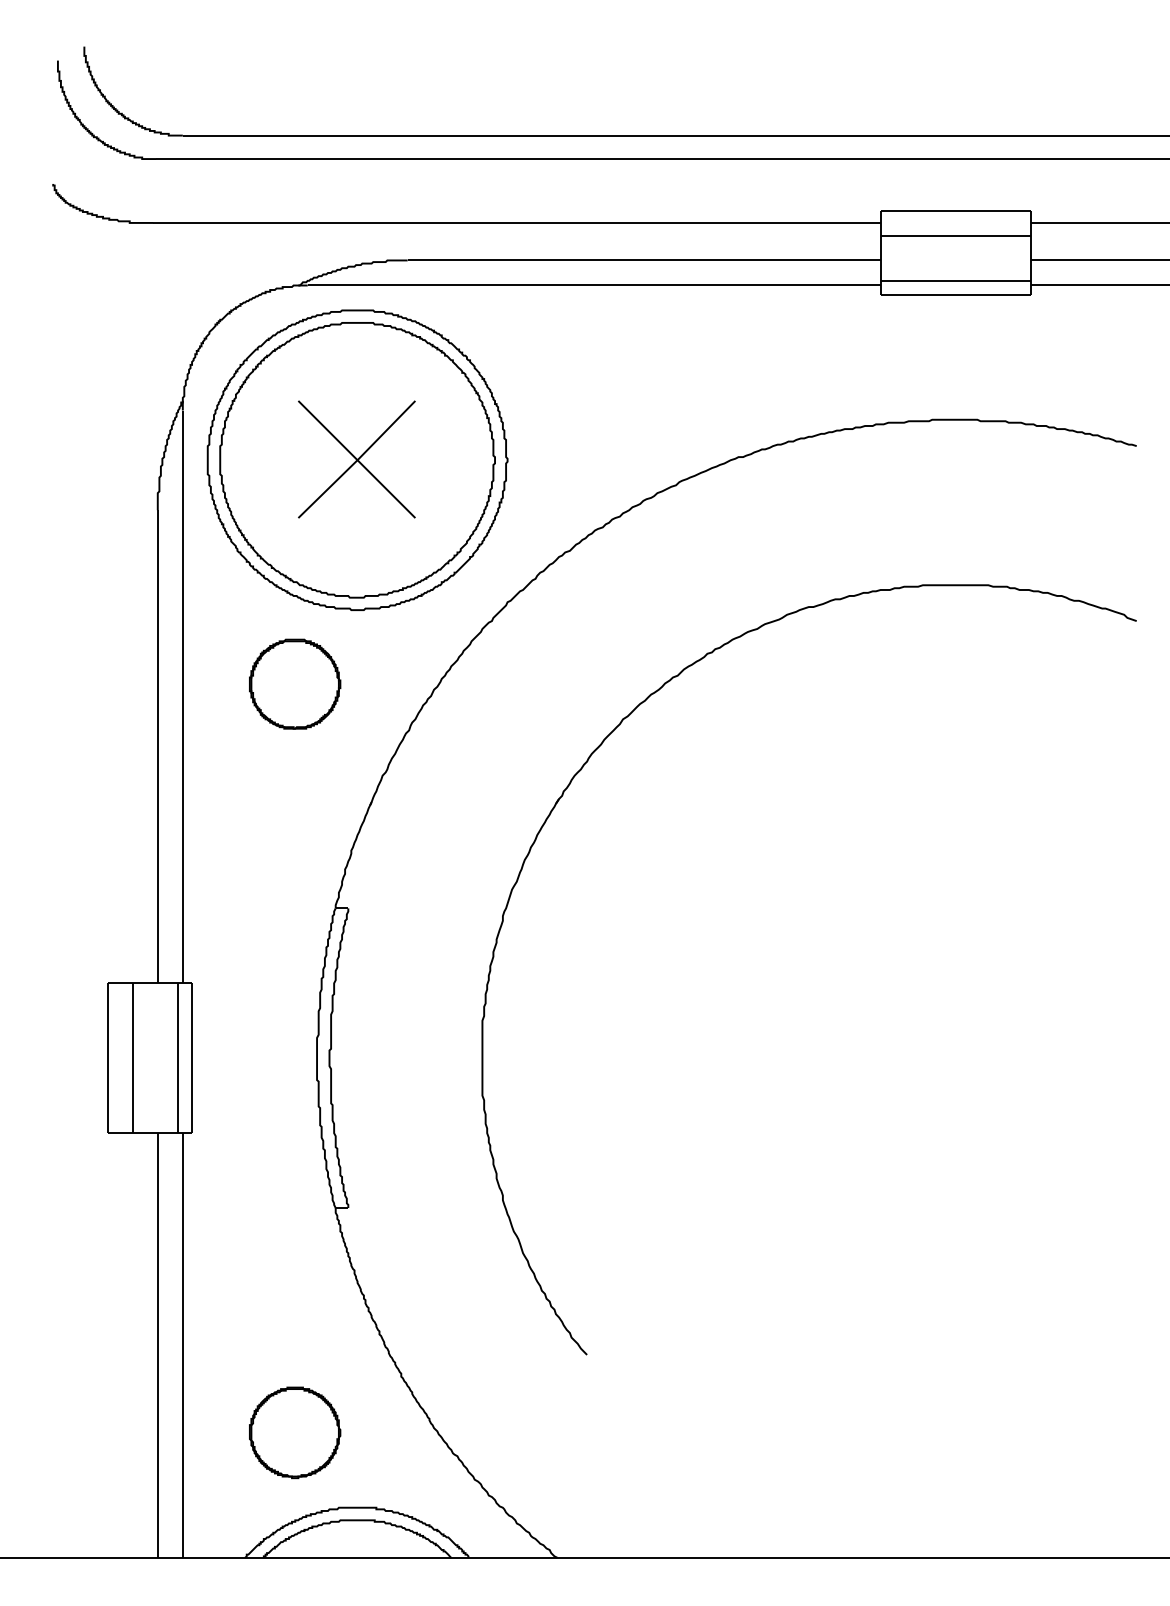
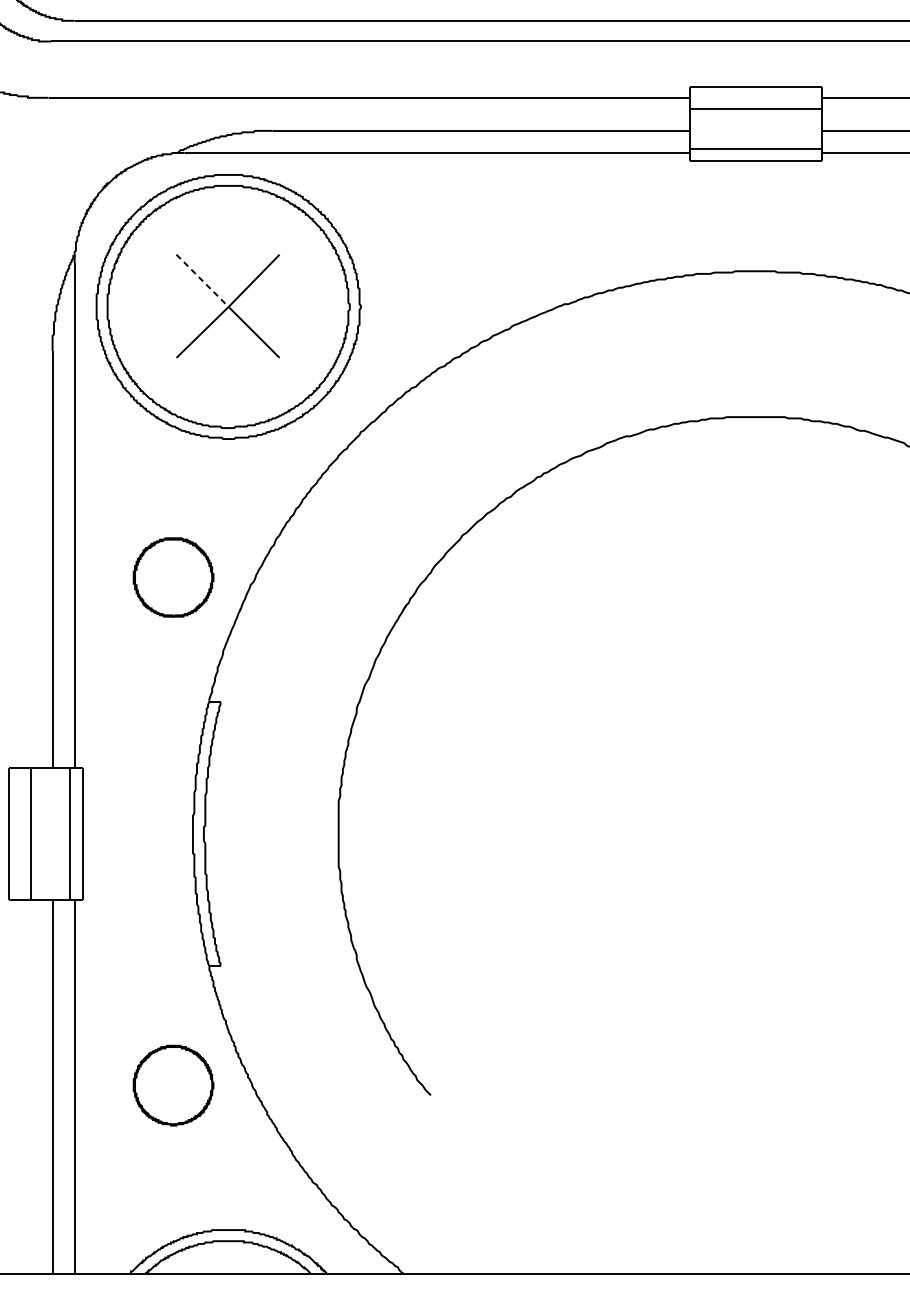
line: (327, 430) -> (202, 280), solid -> dashed
part: (295, 683) -> (173, 576), moved
part: (295, 1432) -> (173, 1085), moved

